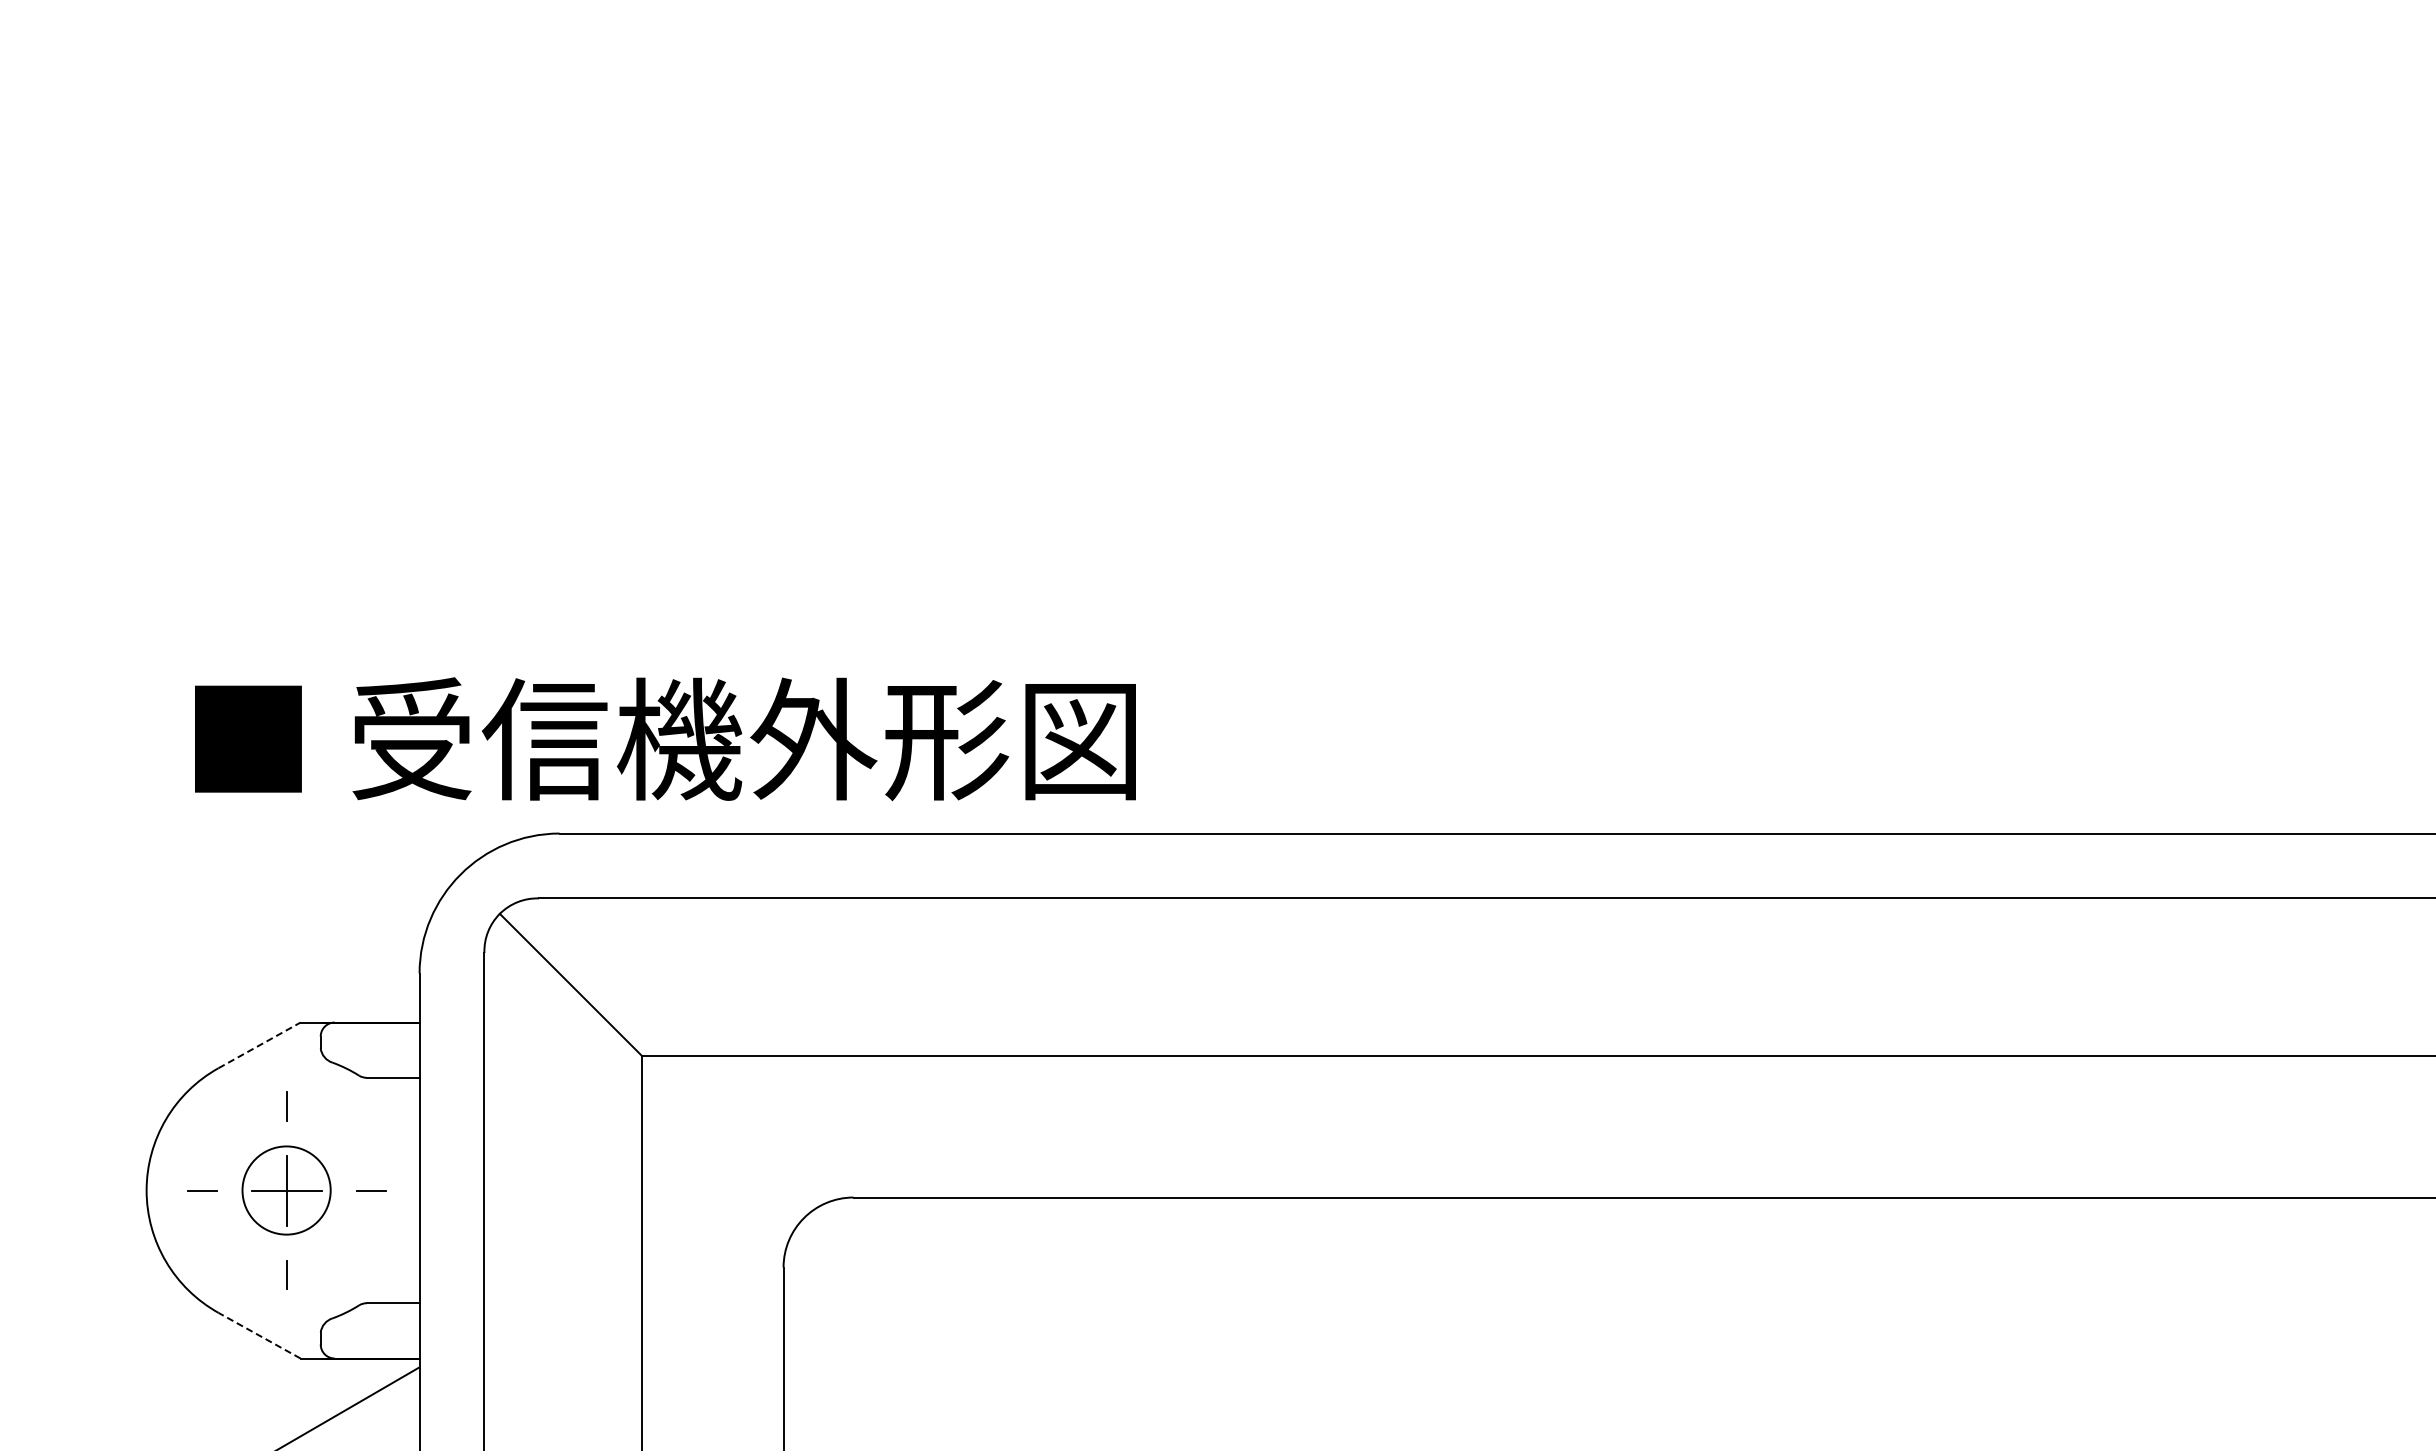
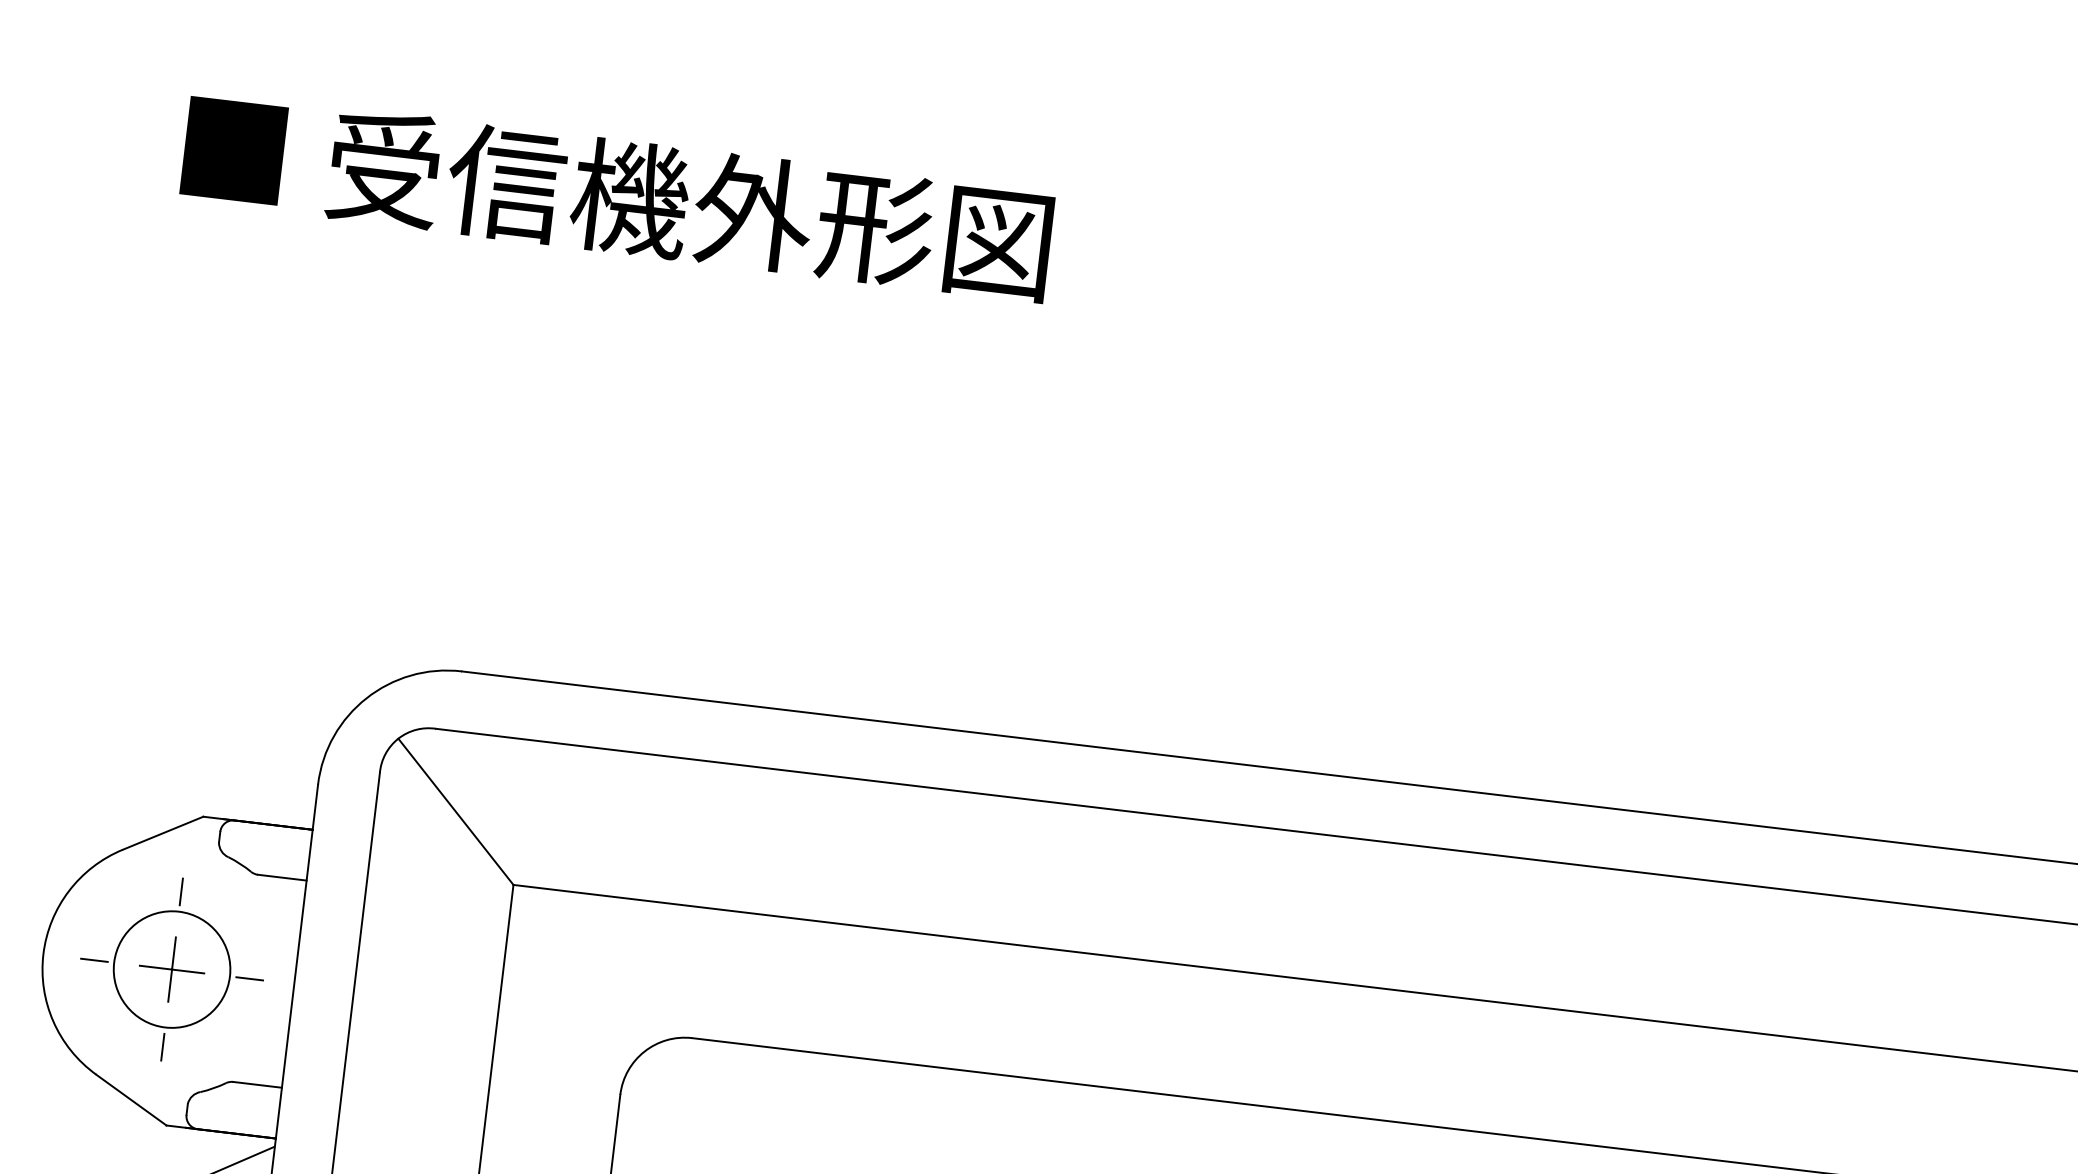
text: (665, 739) -> (617, 196), moved
line: (259, 1045) -> (163, 833), dashed -> solid
circle: (286, 1190) -> (171, 969), size x1.43
line: (259, 1335) -> (131, 1099), dashed -> solid

